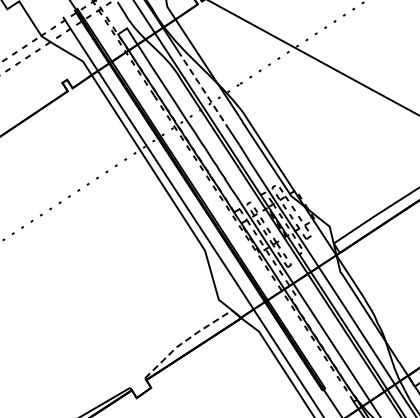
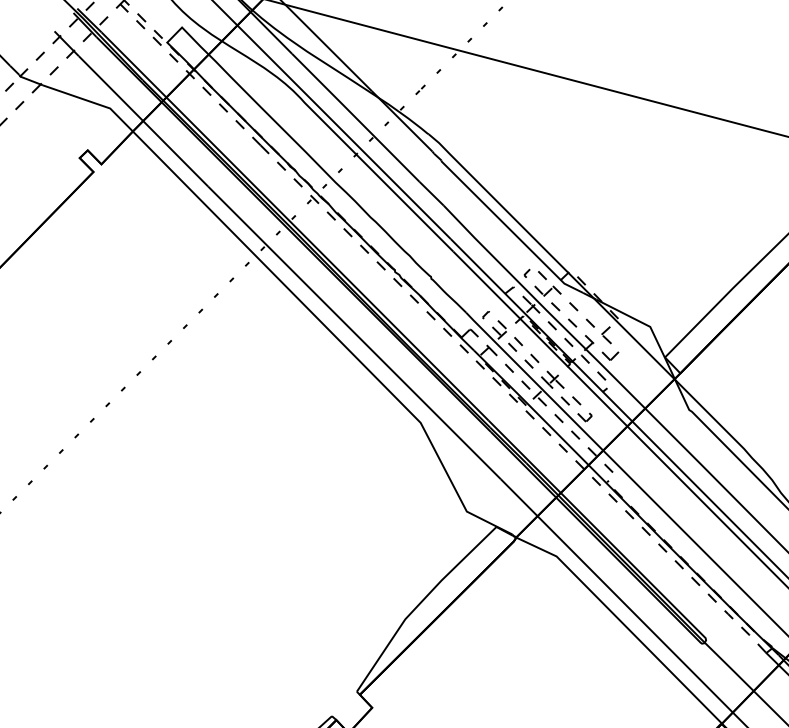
line: (203, 90) -> (353, 116), dashed -> solid
line: (186, 340) -> (421, 602), dashed -> solid

